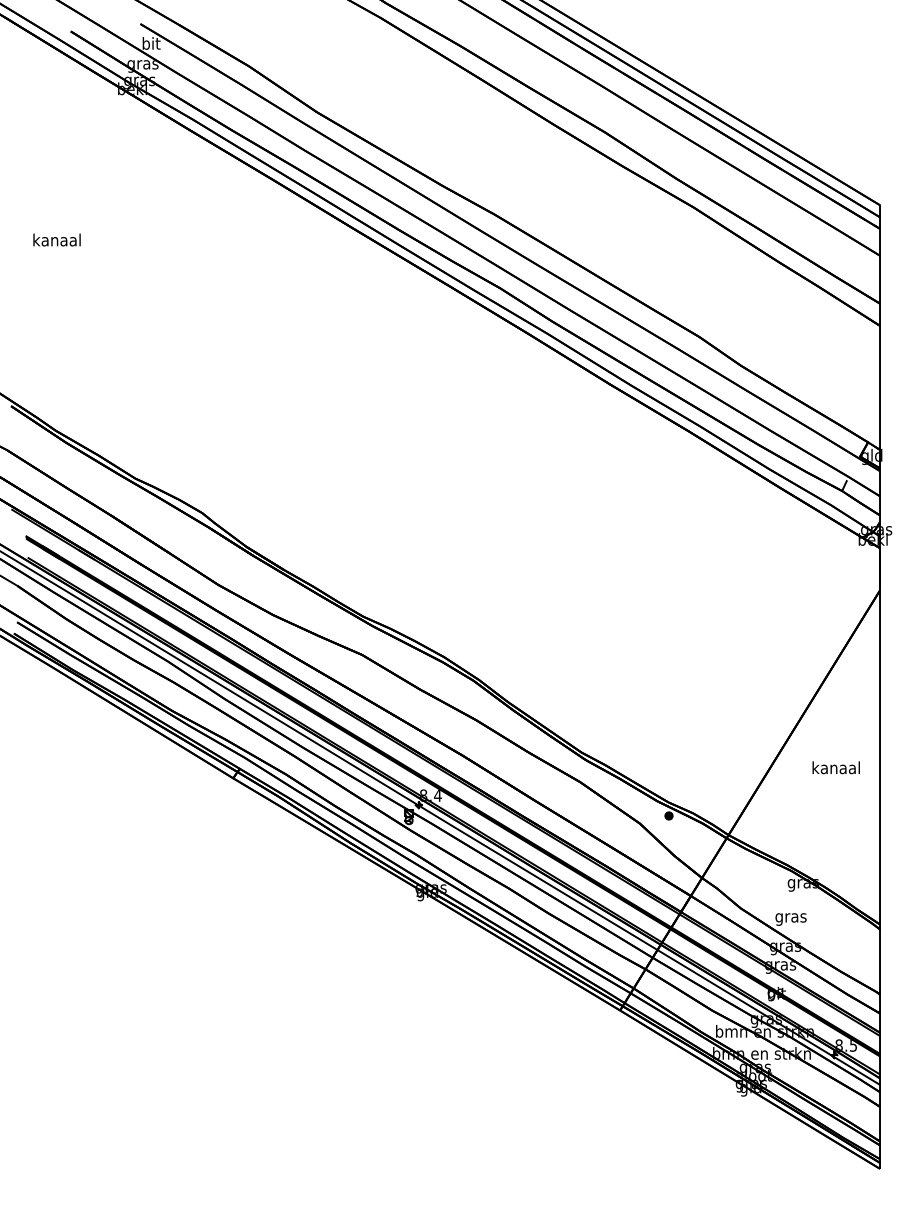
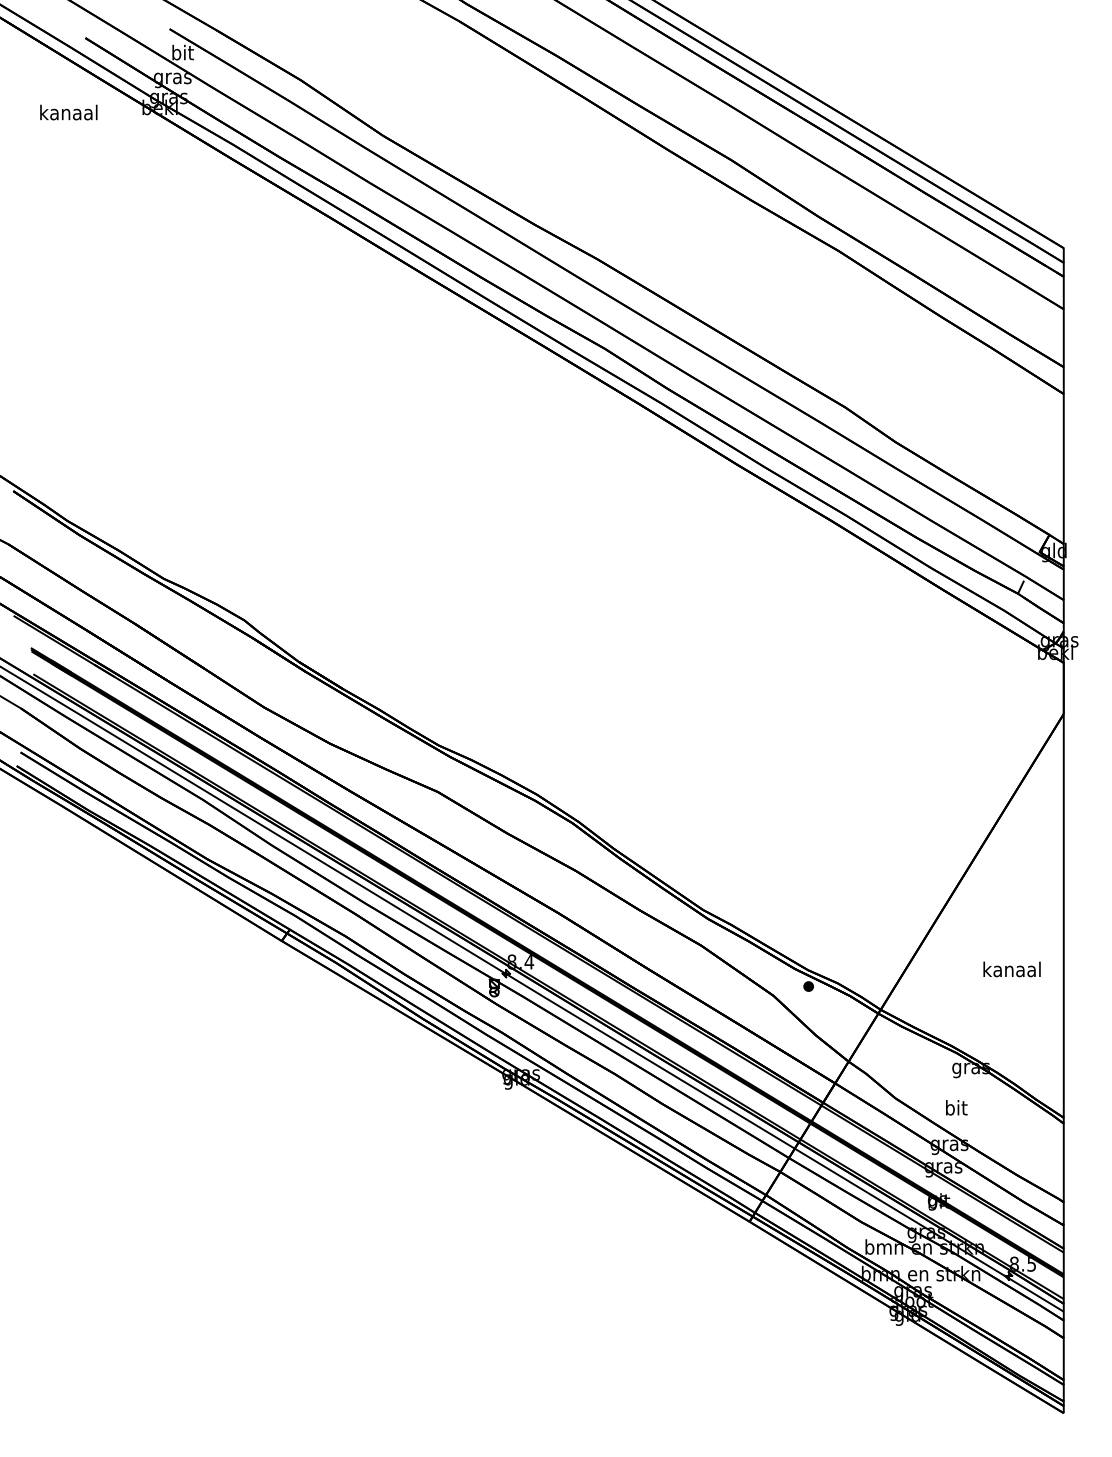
text: (56, 239) -> (68, 111), moved
text: (835, 767) -> (1011, 969), moved
text: (790, 917) -> (955, 1109), gras -> bit

